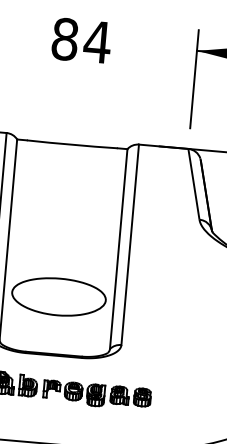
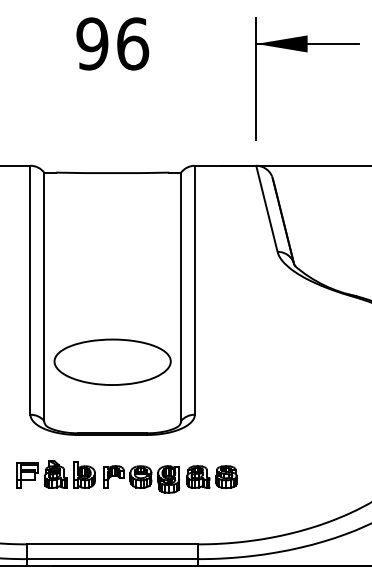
text: (81, 40) -> (112, 43), 84 -> 96

